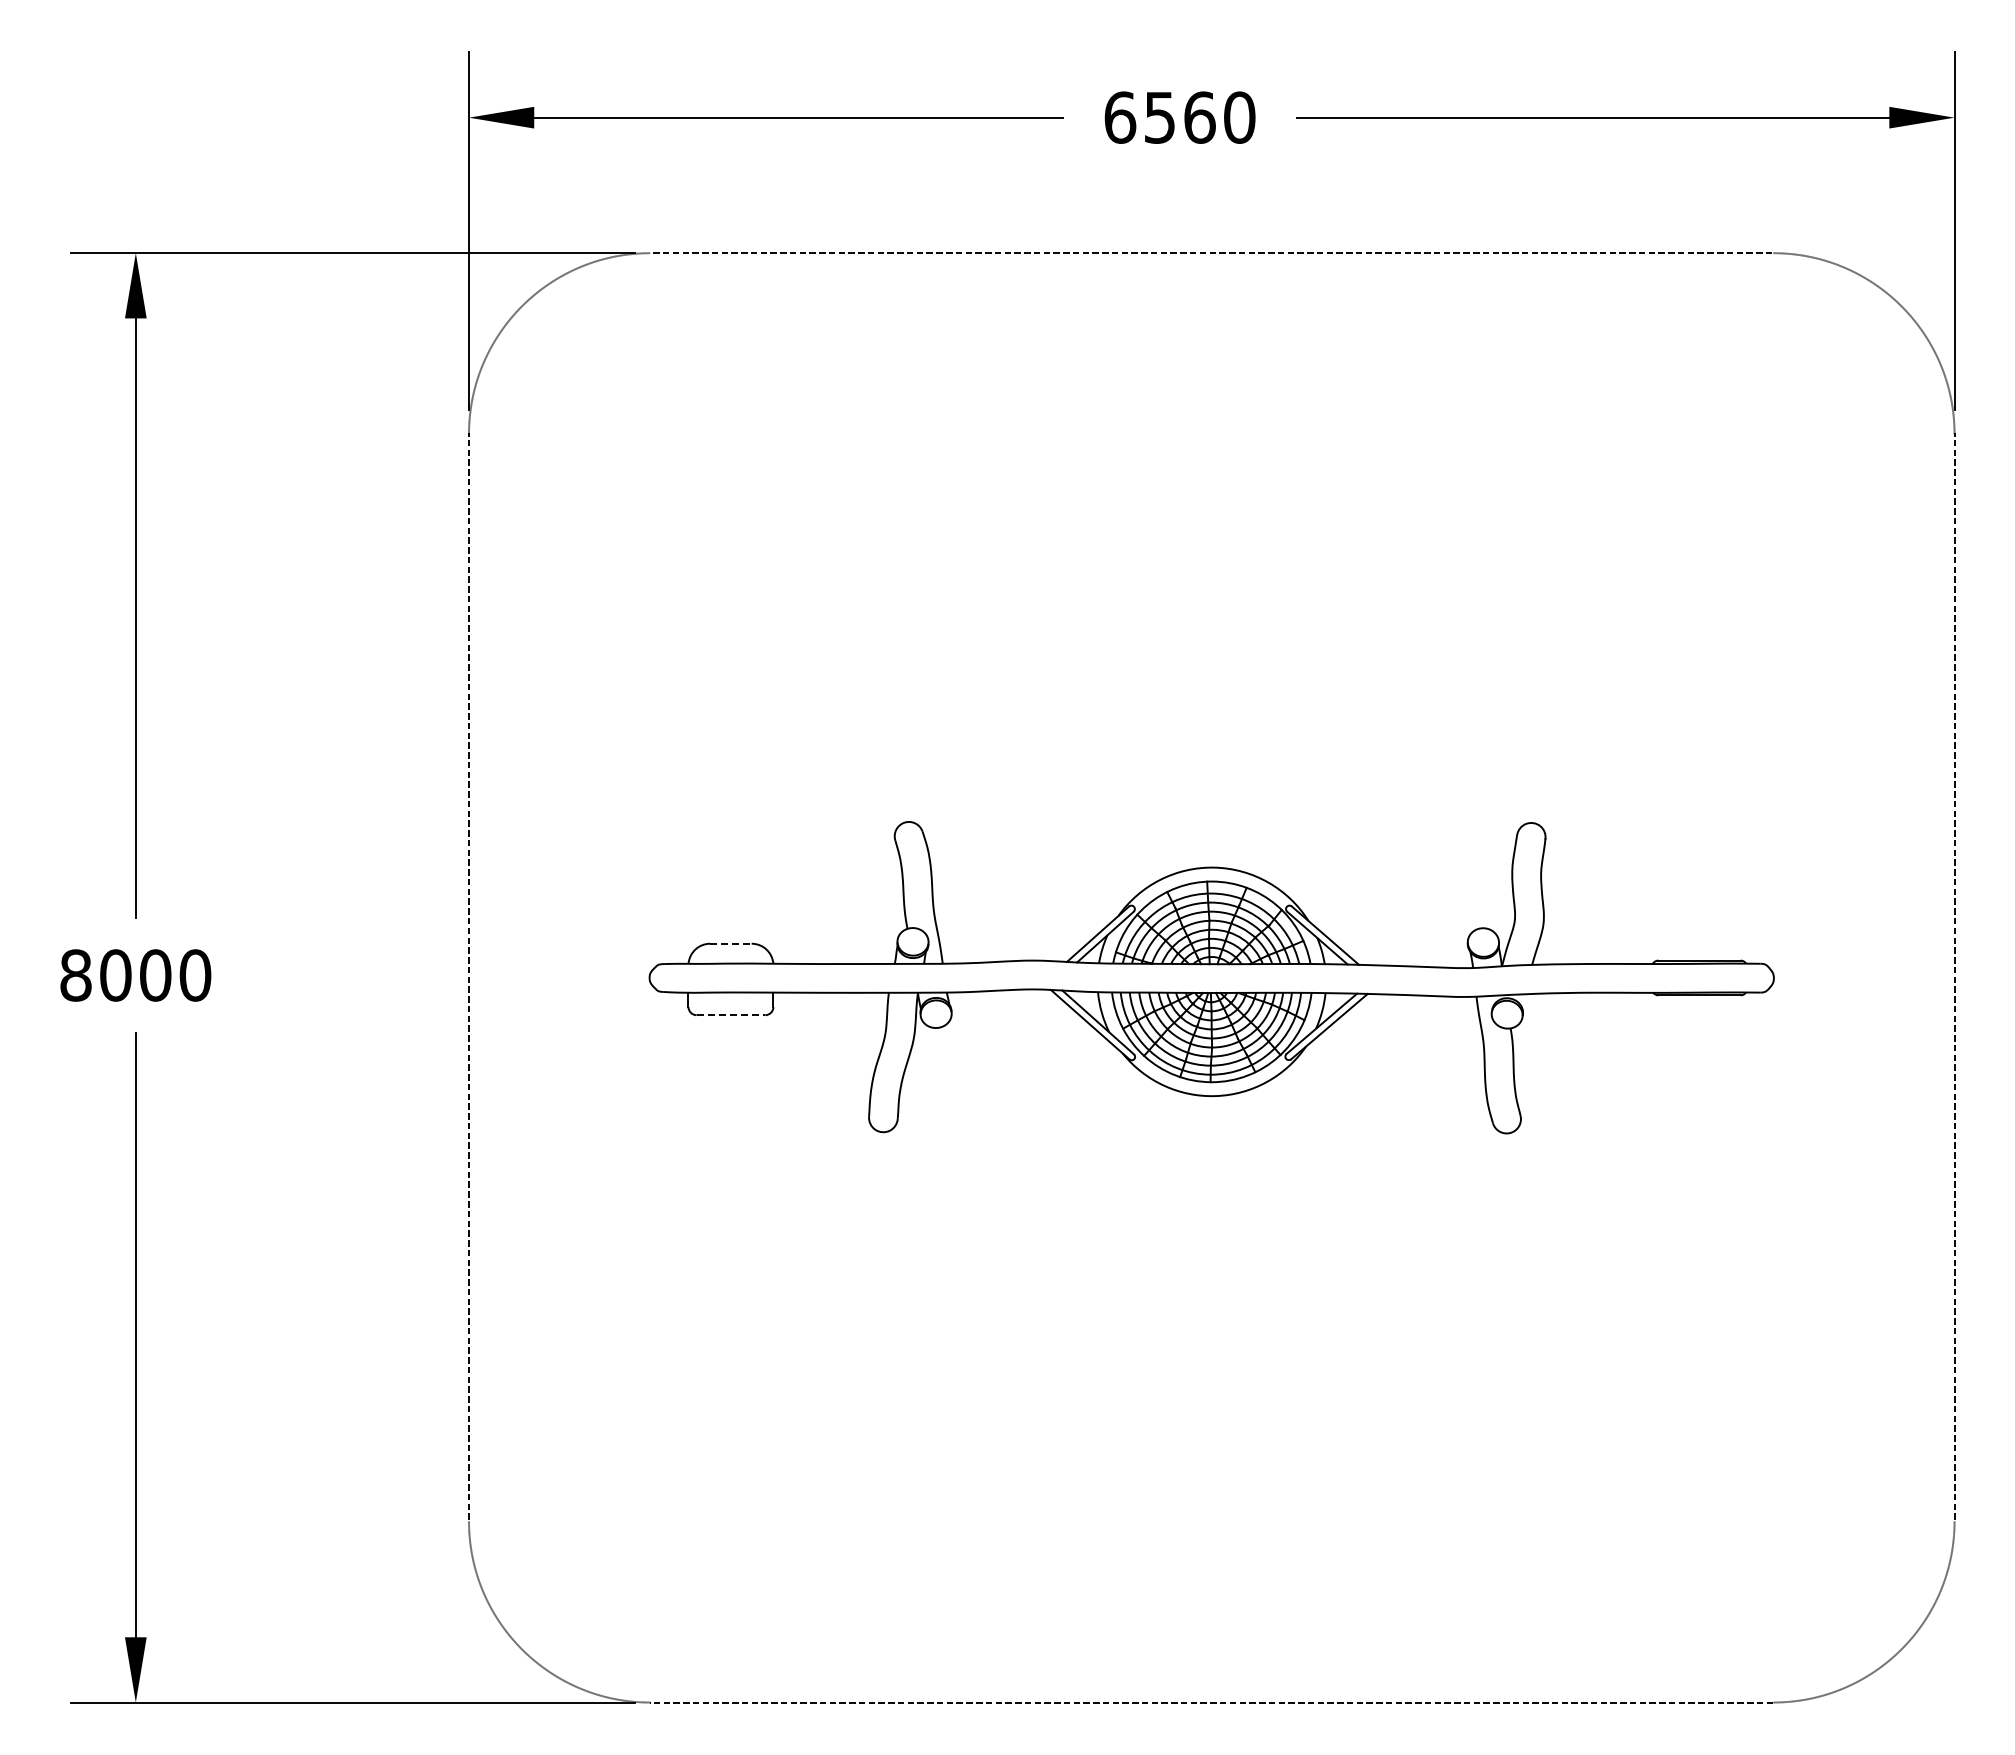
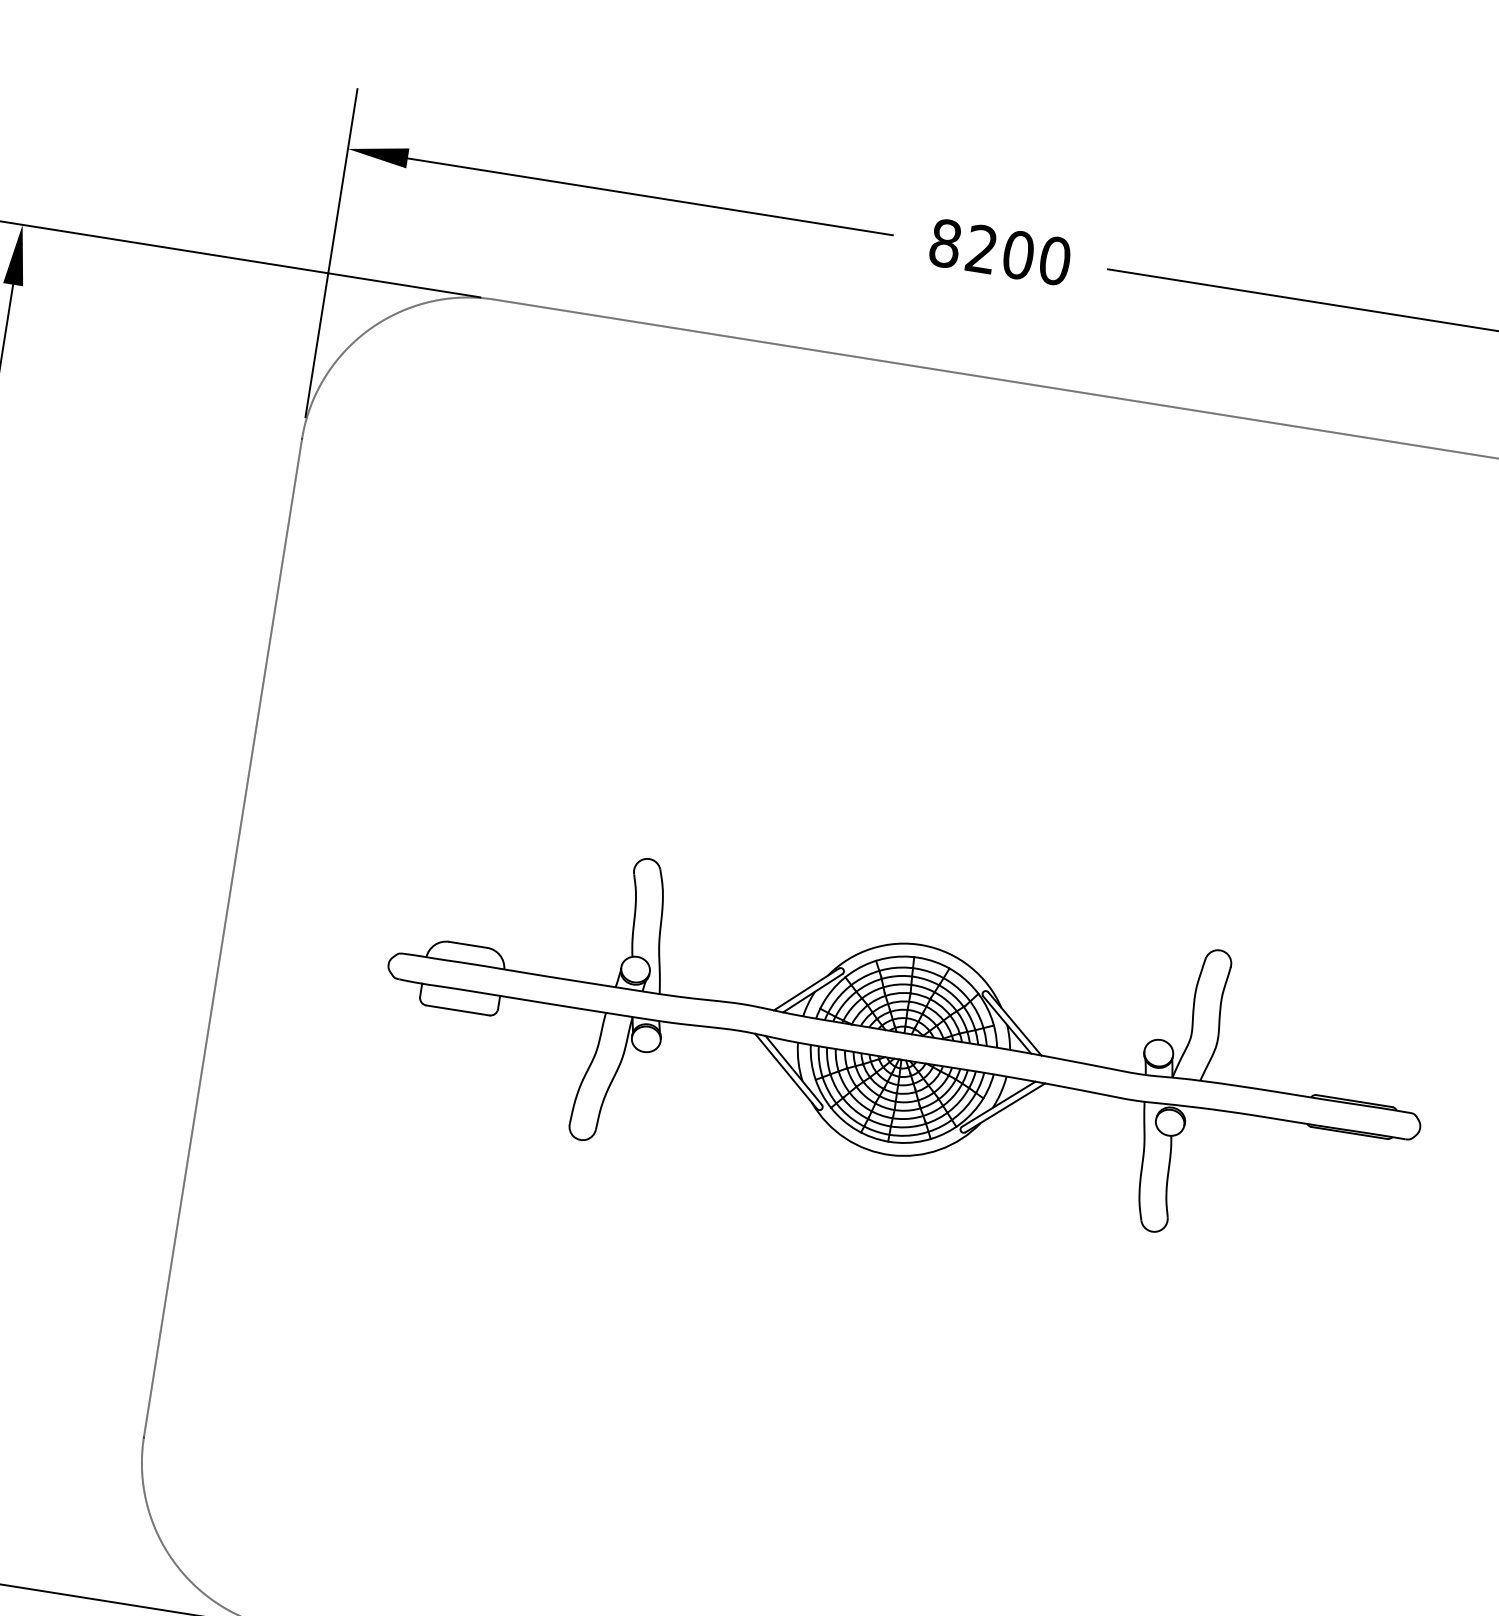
text: (1159, 117) -> (981, 249), 6560 -> 8200
line: (730, 943) -> (467, 944), dashed -> solid
line: (731, 1015) -> (458, 1010), dashed -> solid

